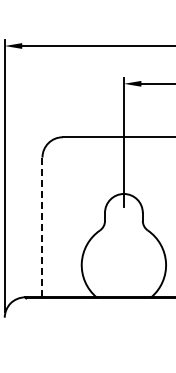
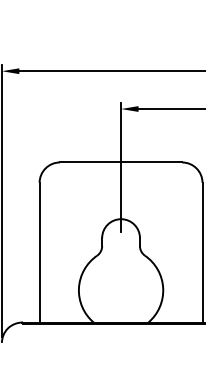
line: (42, 227) -> (39, 252), dashed -> solid

